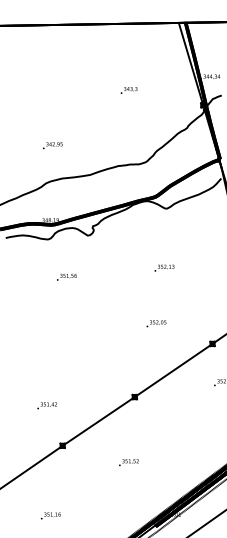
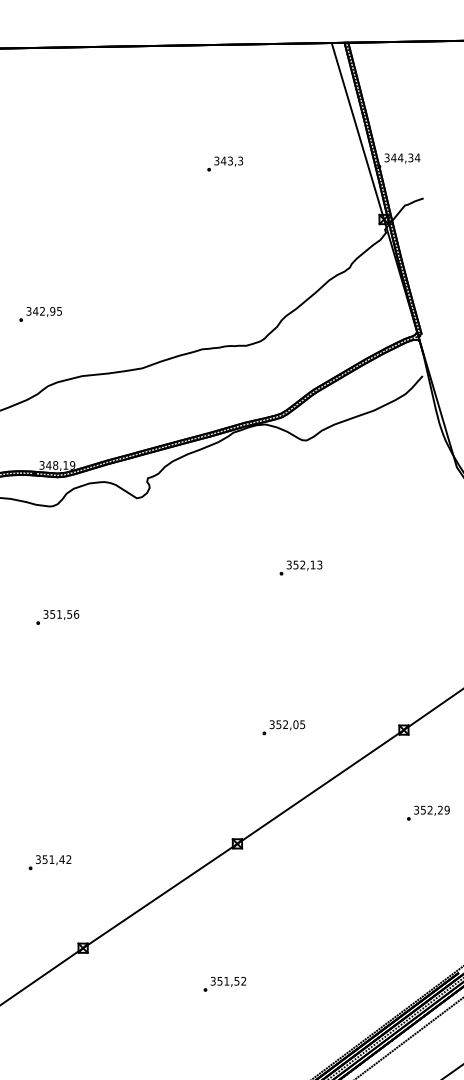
text: (128, 90) -> (223, 164), moved
text: (52, 145) -> (39, 313), moved
text: (66, 276) -> (57, 615), moved
text: (156, 323) -> (283, 727), moved

